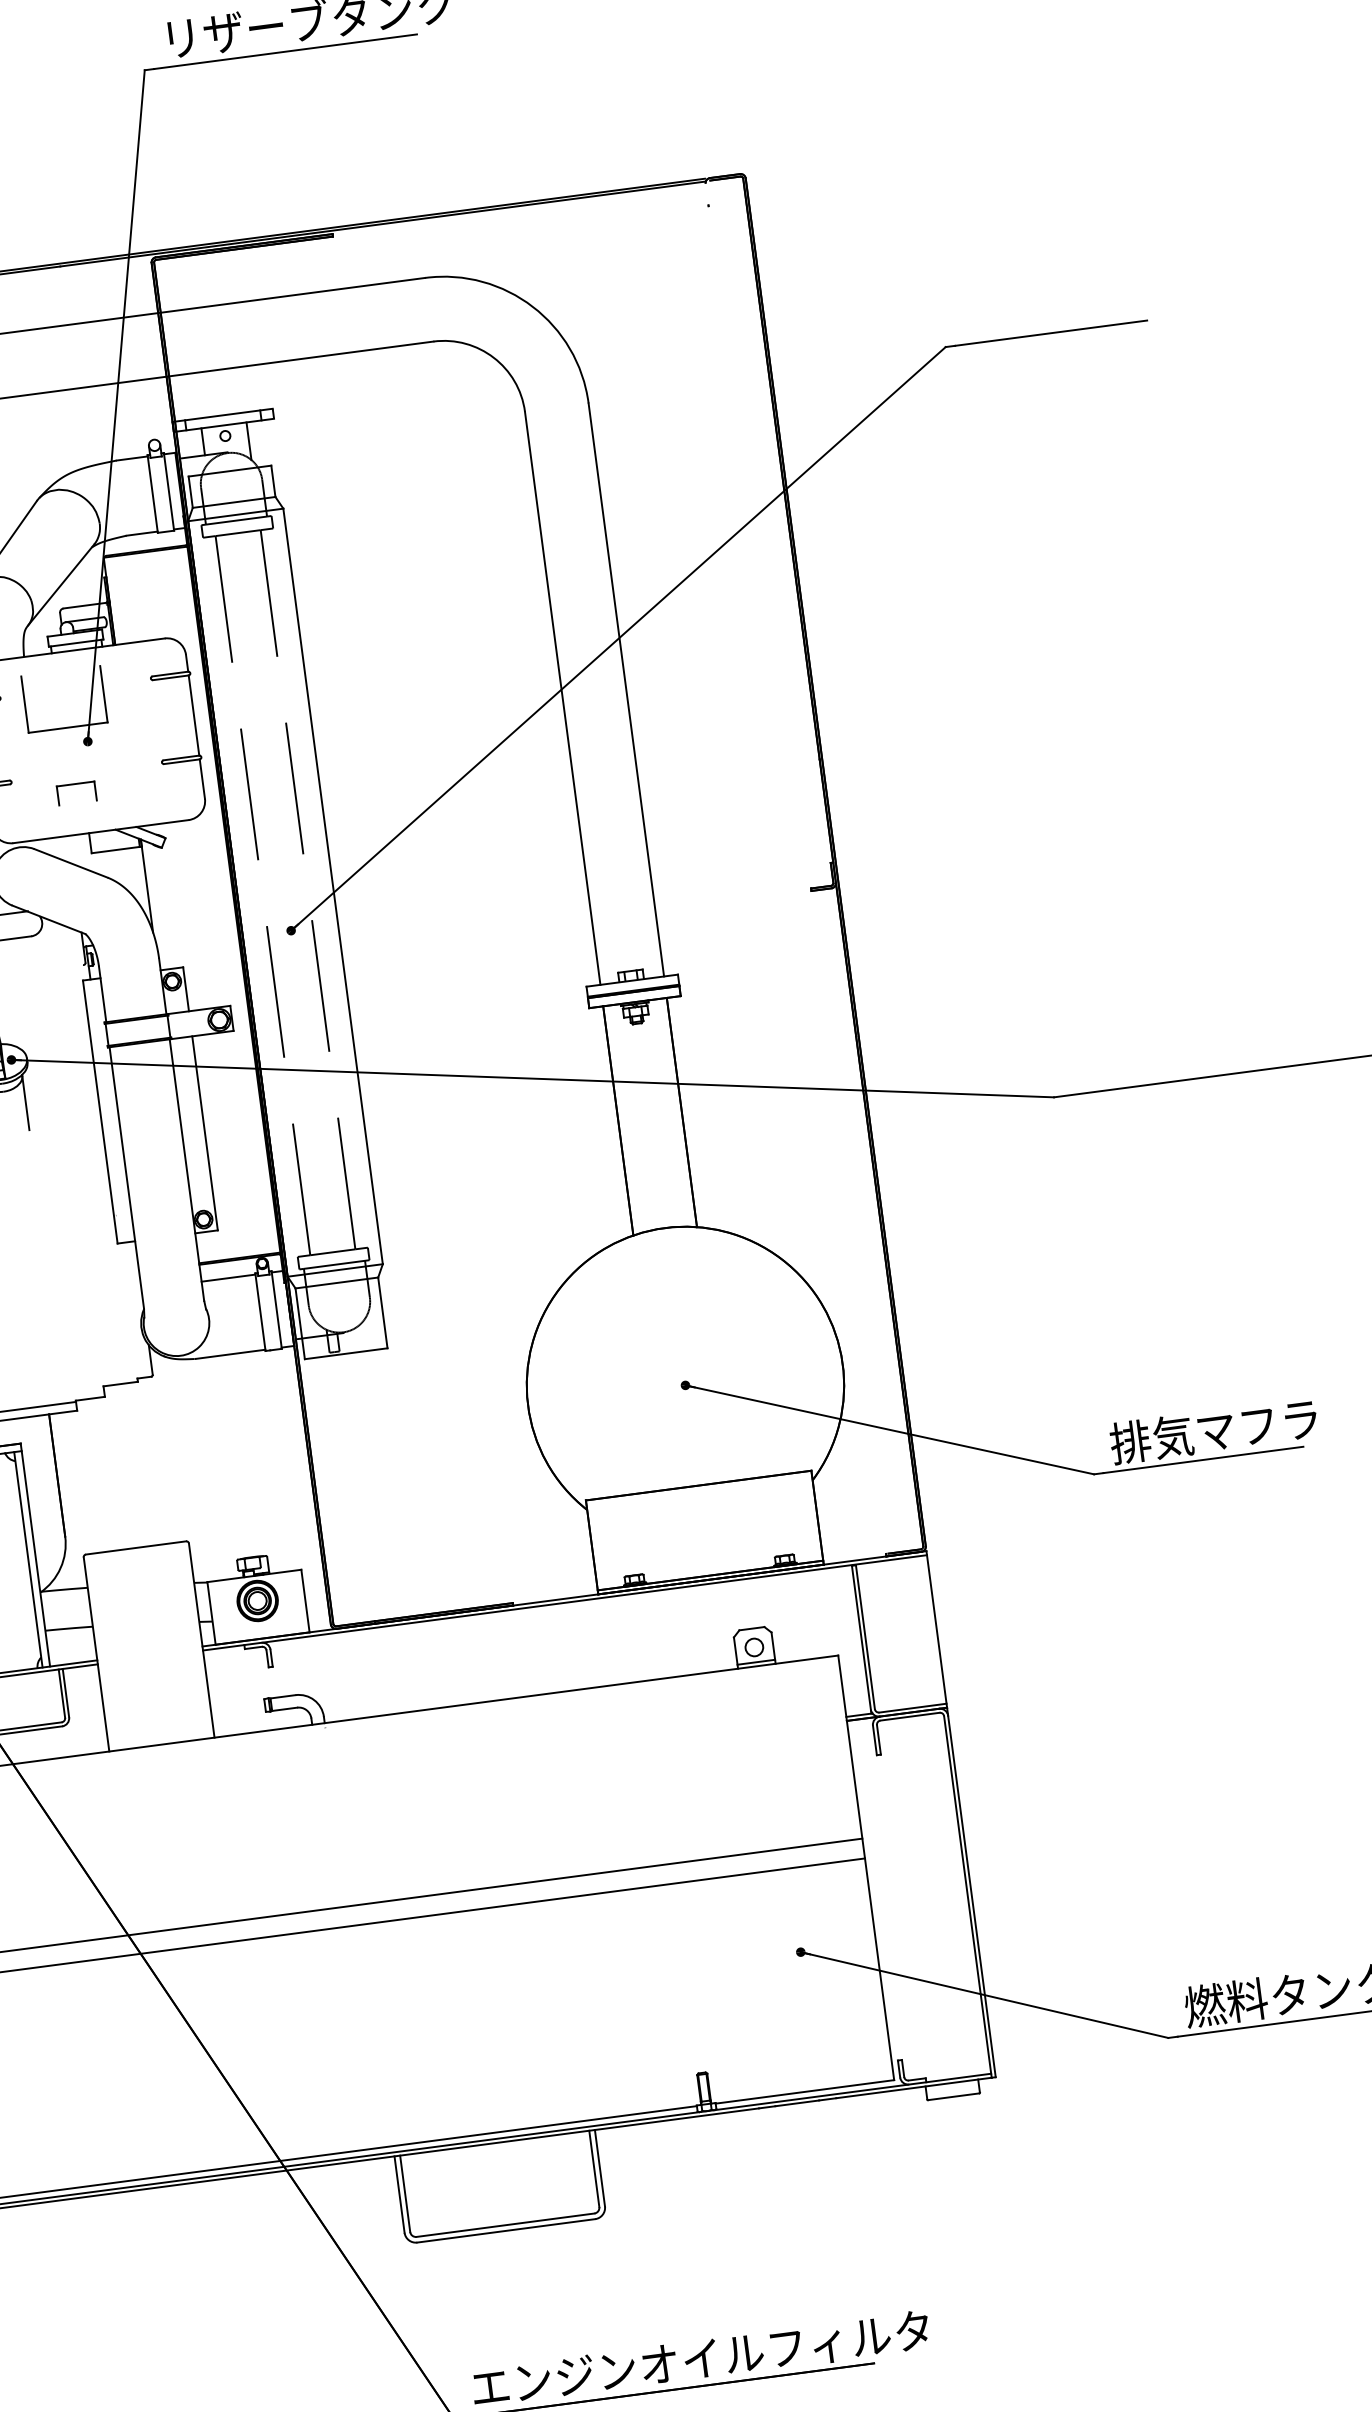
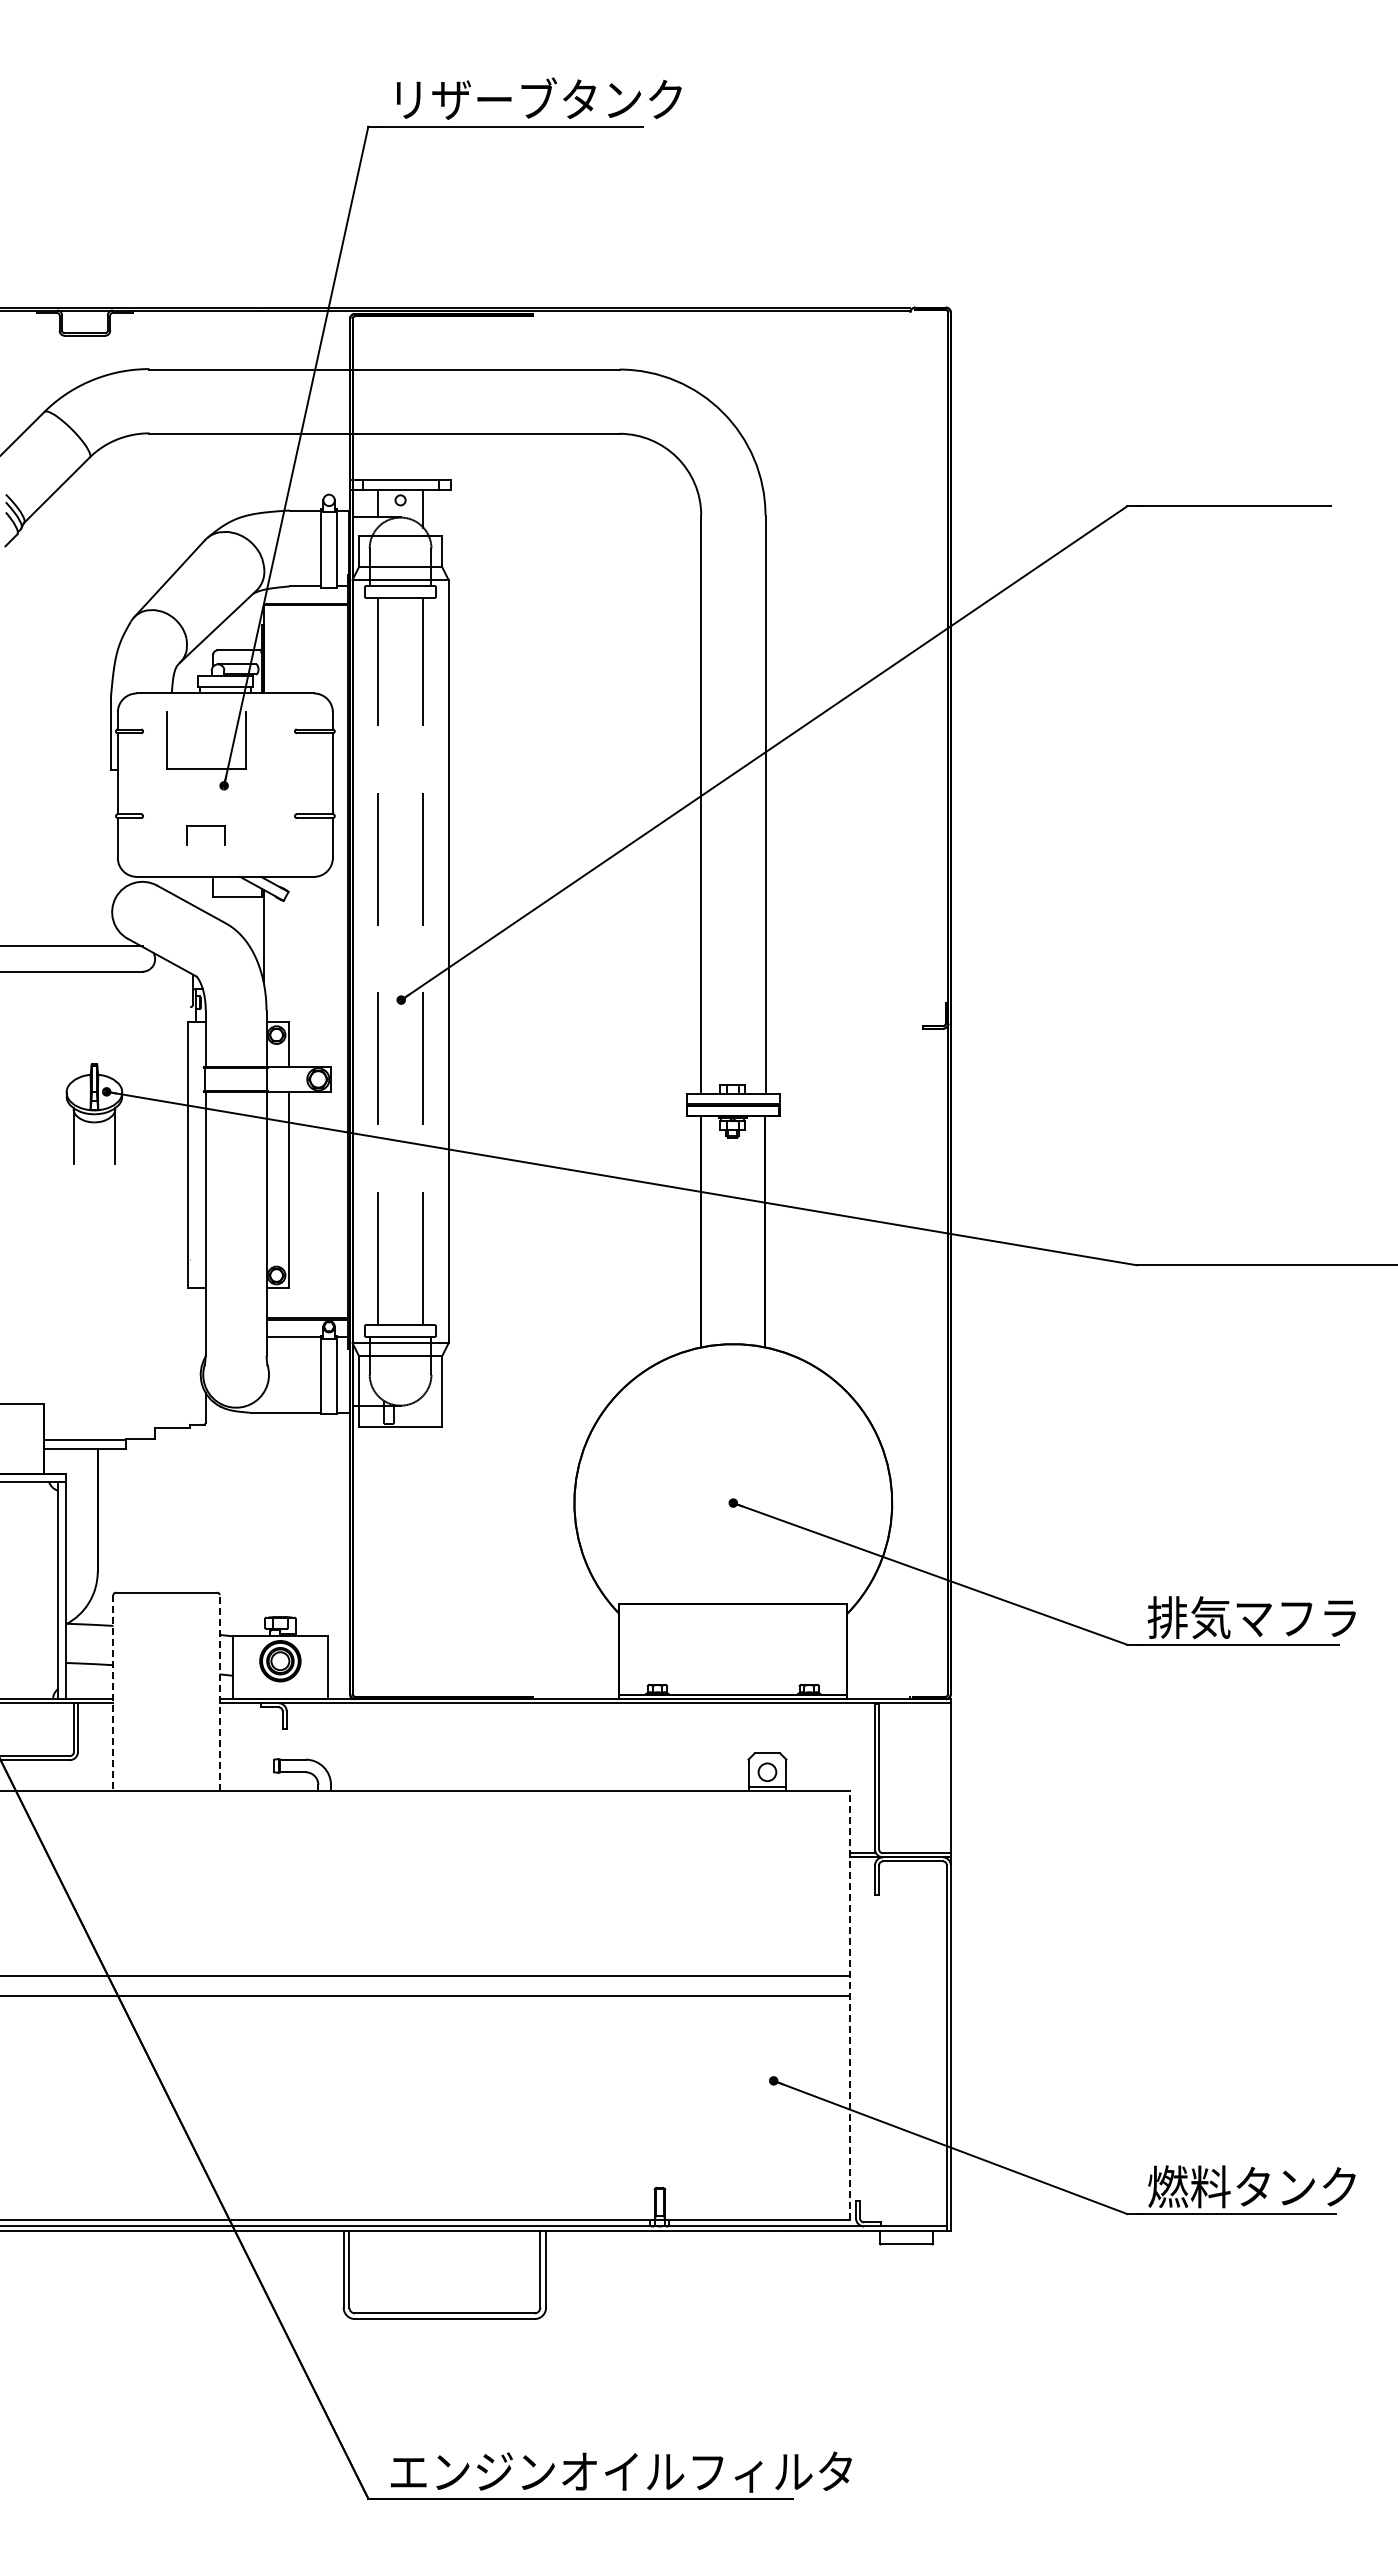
line: (201, 1639) -> (219, 1692), solid -> dashed
line: (96, 1654) -> (113, 1693), solid -> dashed
line: (865, 1867) -> (849, 2005), solid -> dashed

